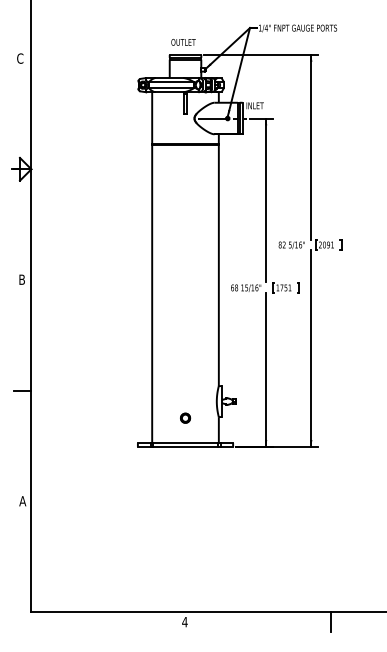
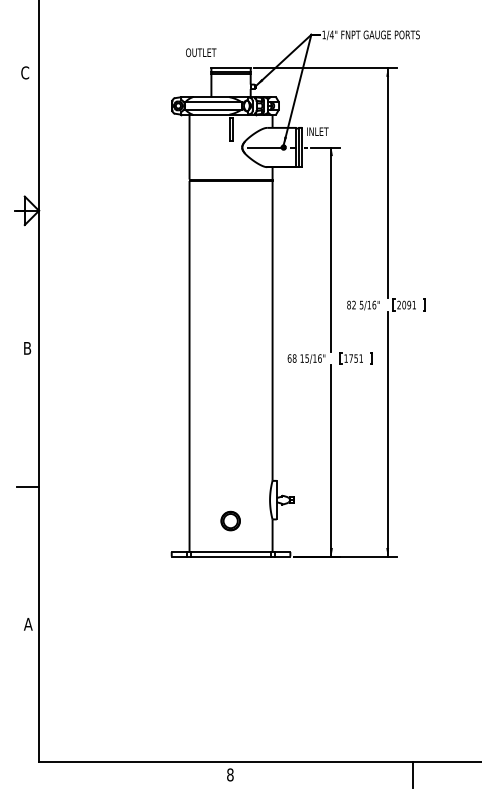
text: (183, 42) -> (201, 52), moved
part: (185, 417) -> (231, 519), size x1.6
text: (184, 622) -> (229, 775), 4 -> 8

